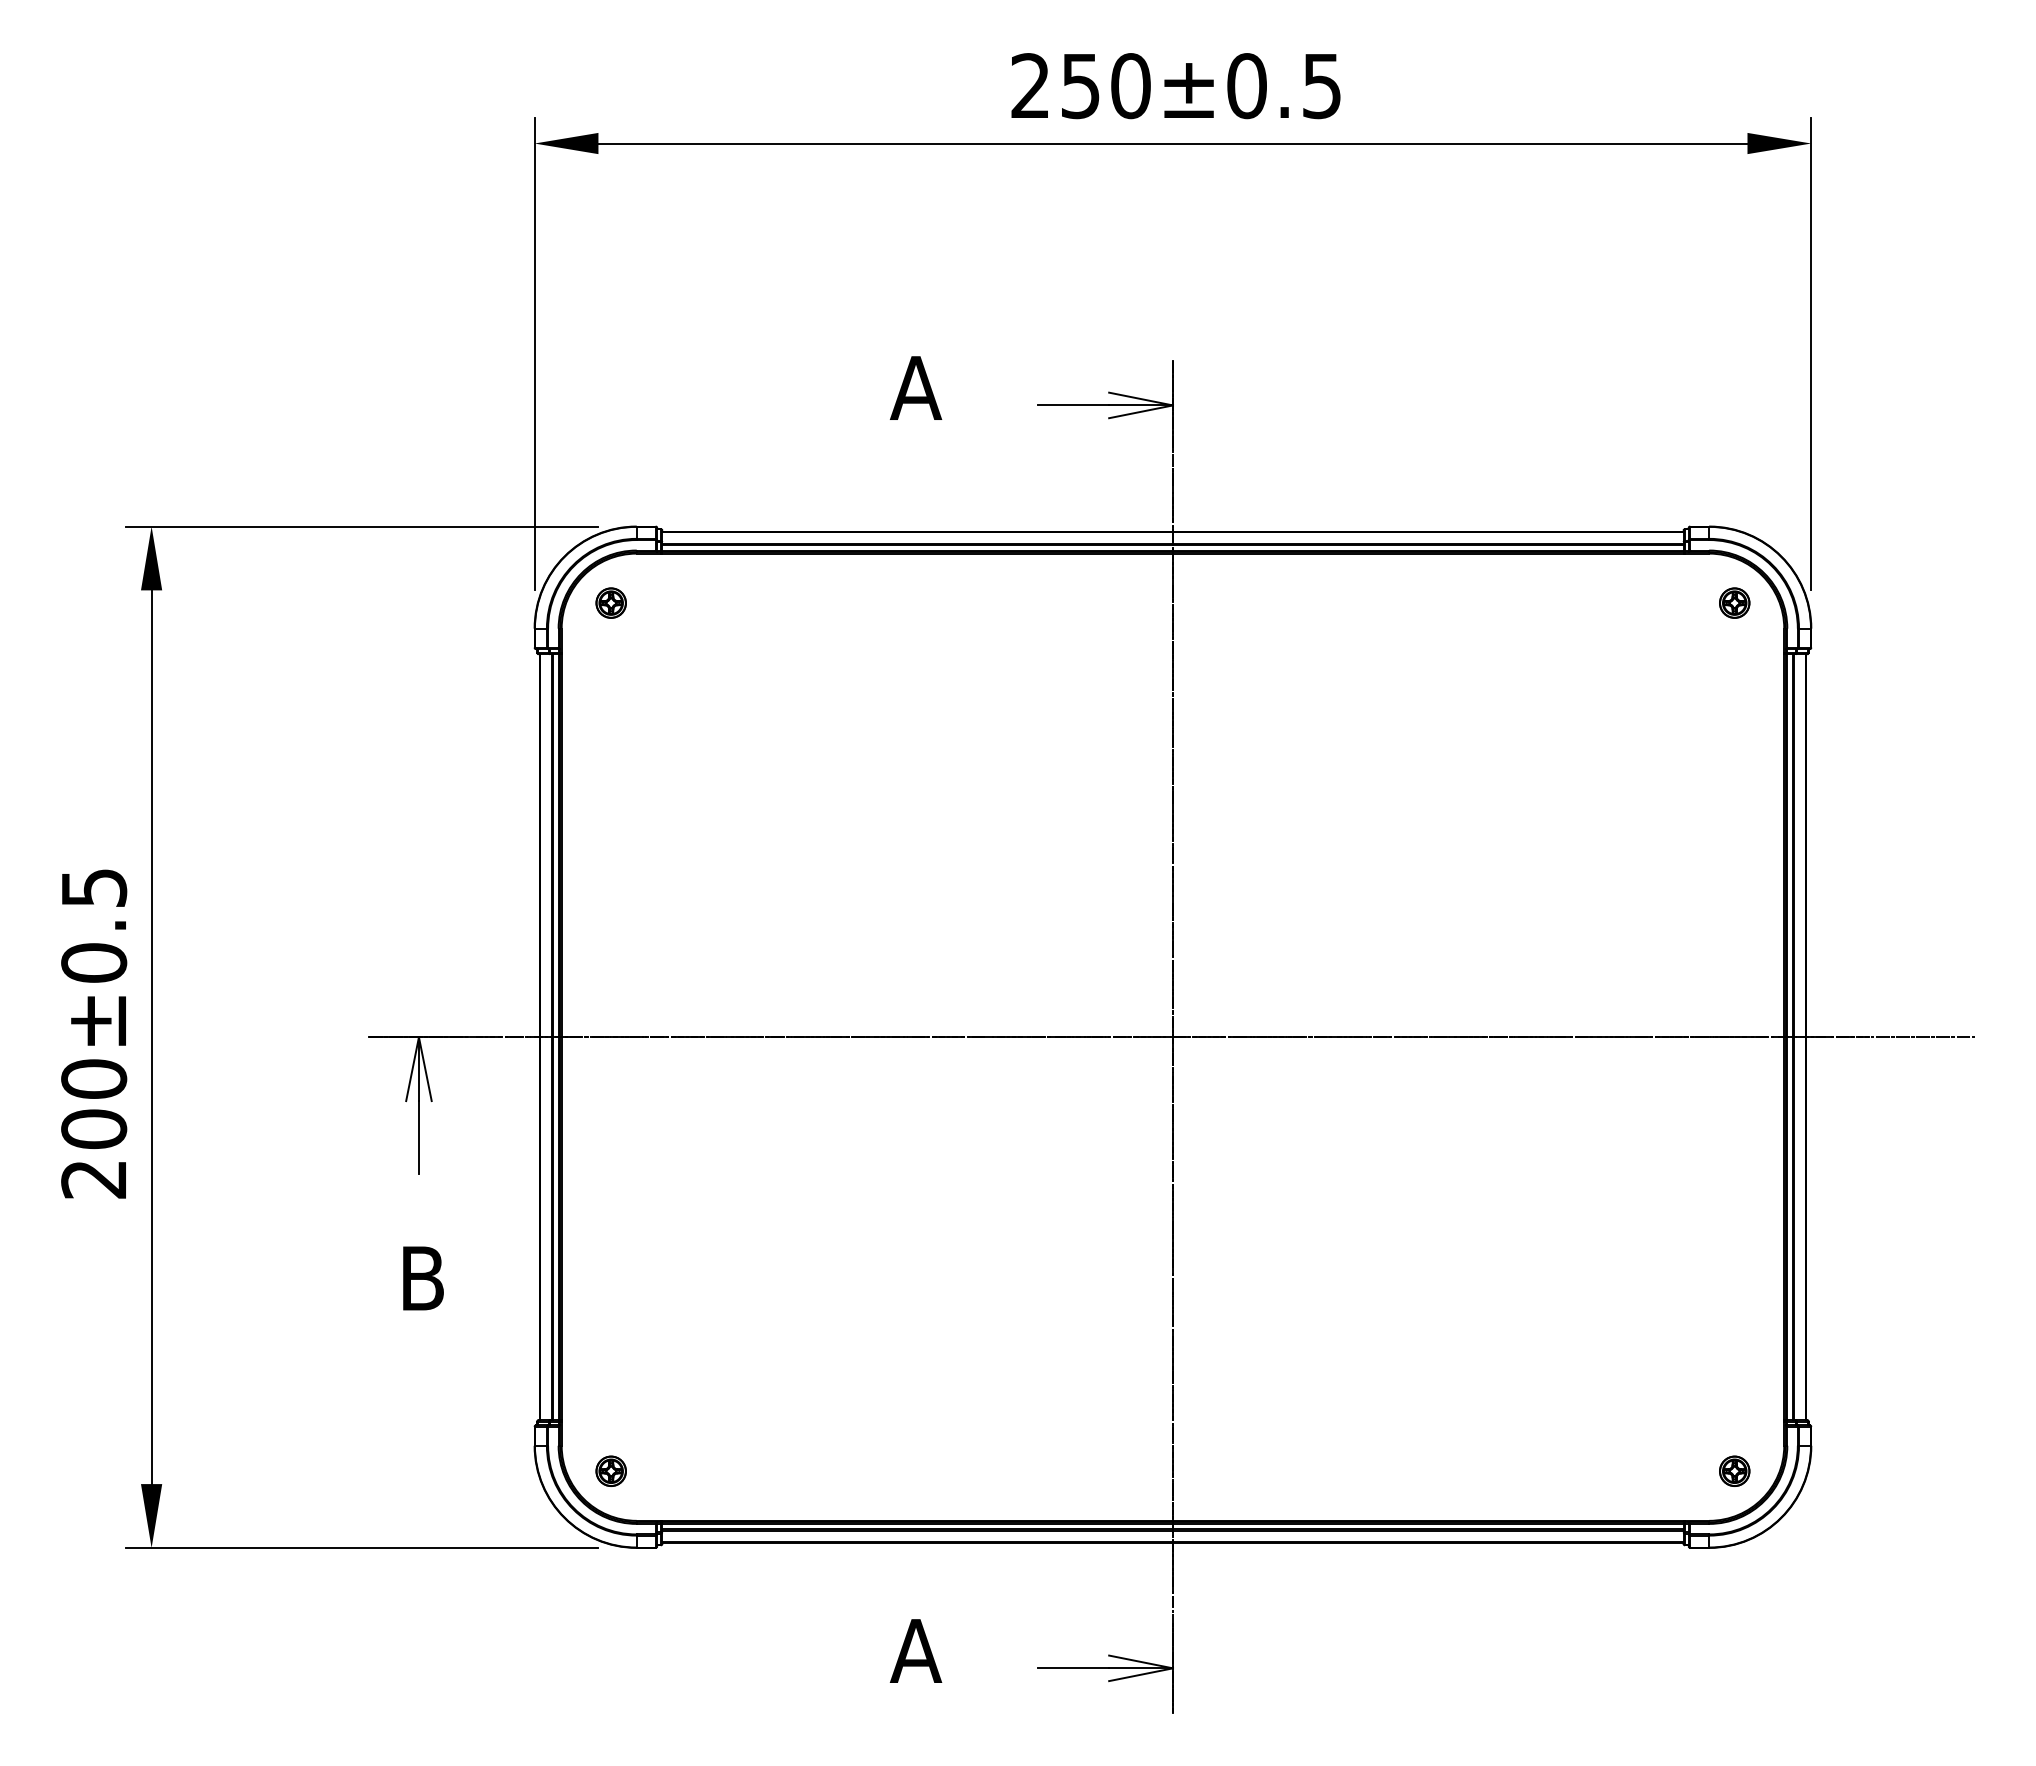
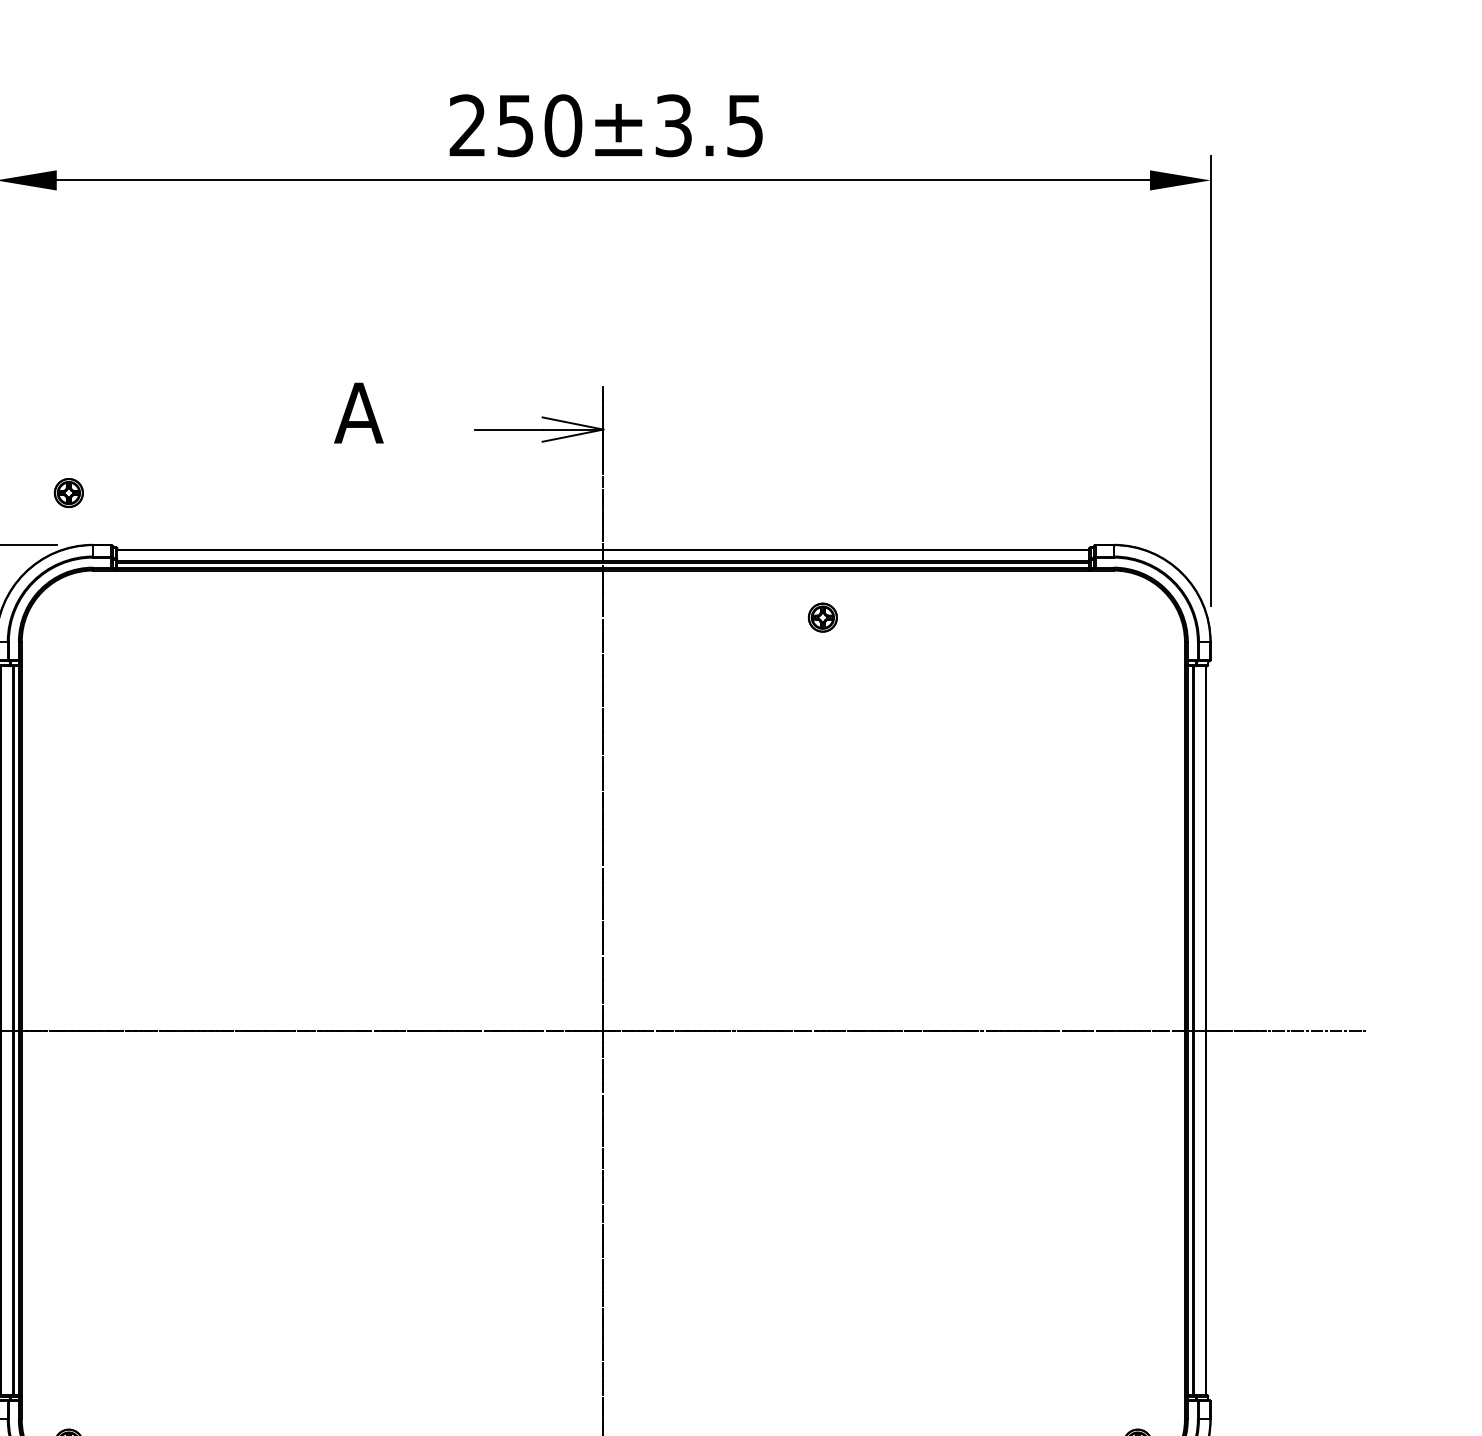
text: (1246, 86) -> (673, 126), 250±0.5 -> 250±3.5
part: (610, 602) -> (68, 492), moved
part: (1734, 602) -> (822, 617), moved

